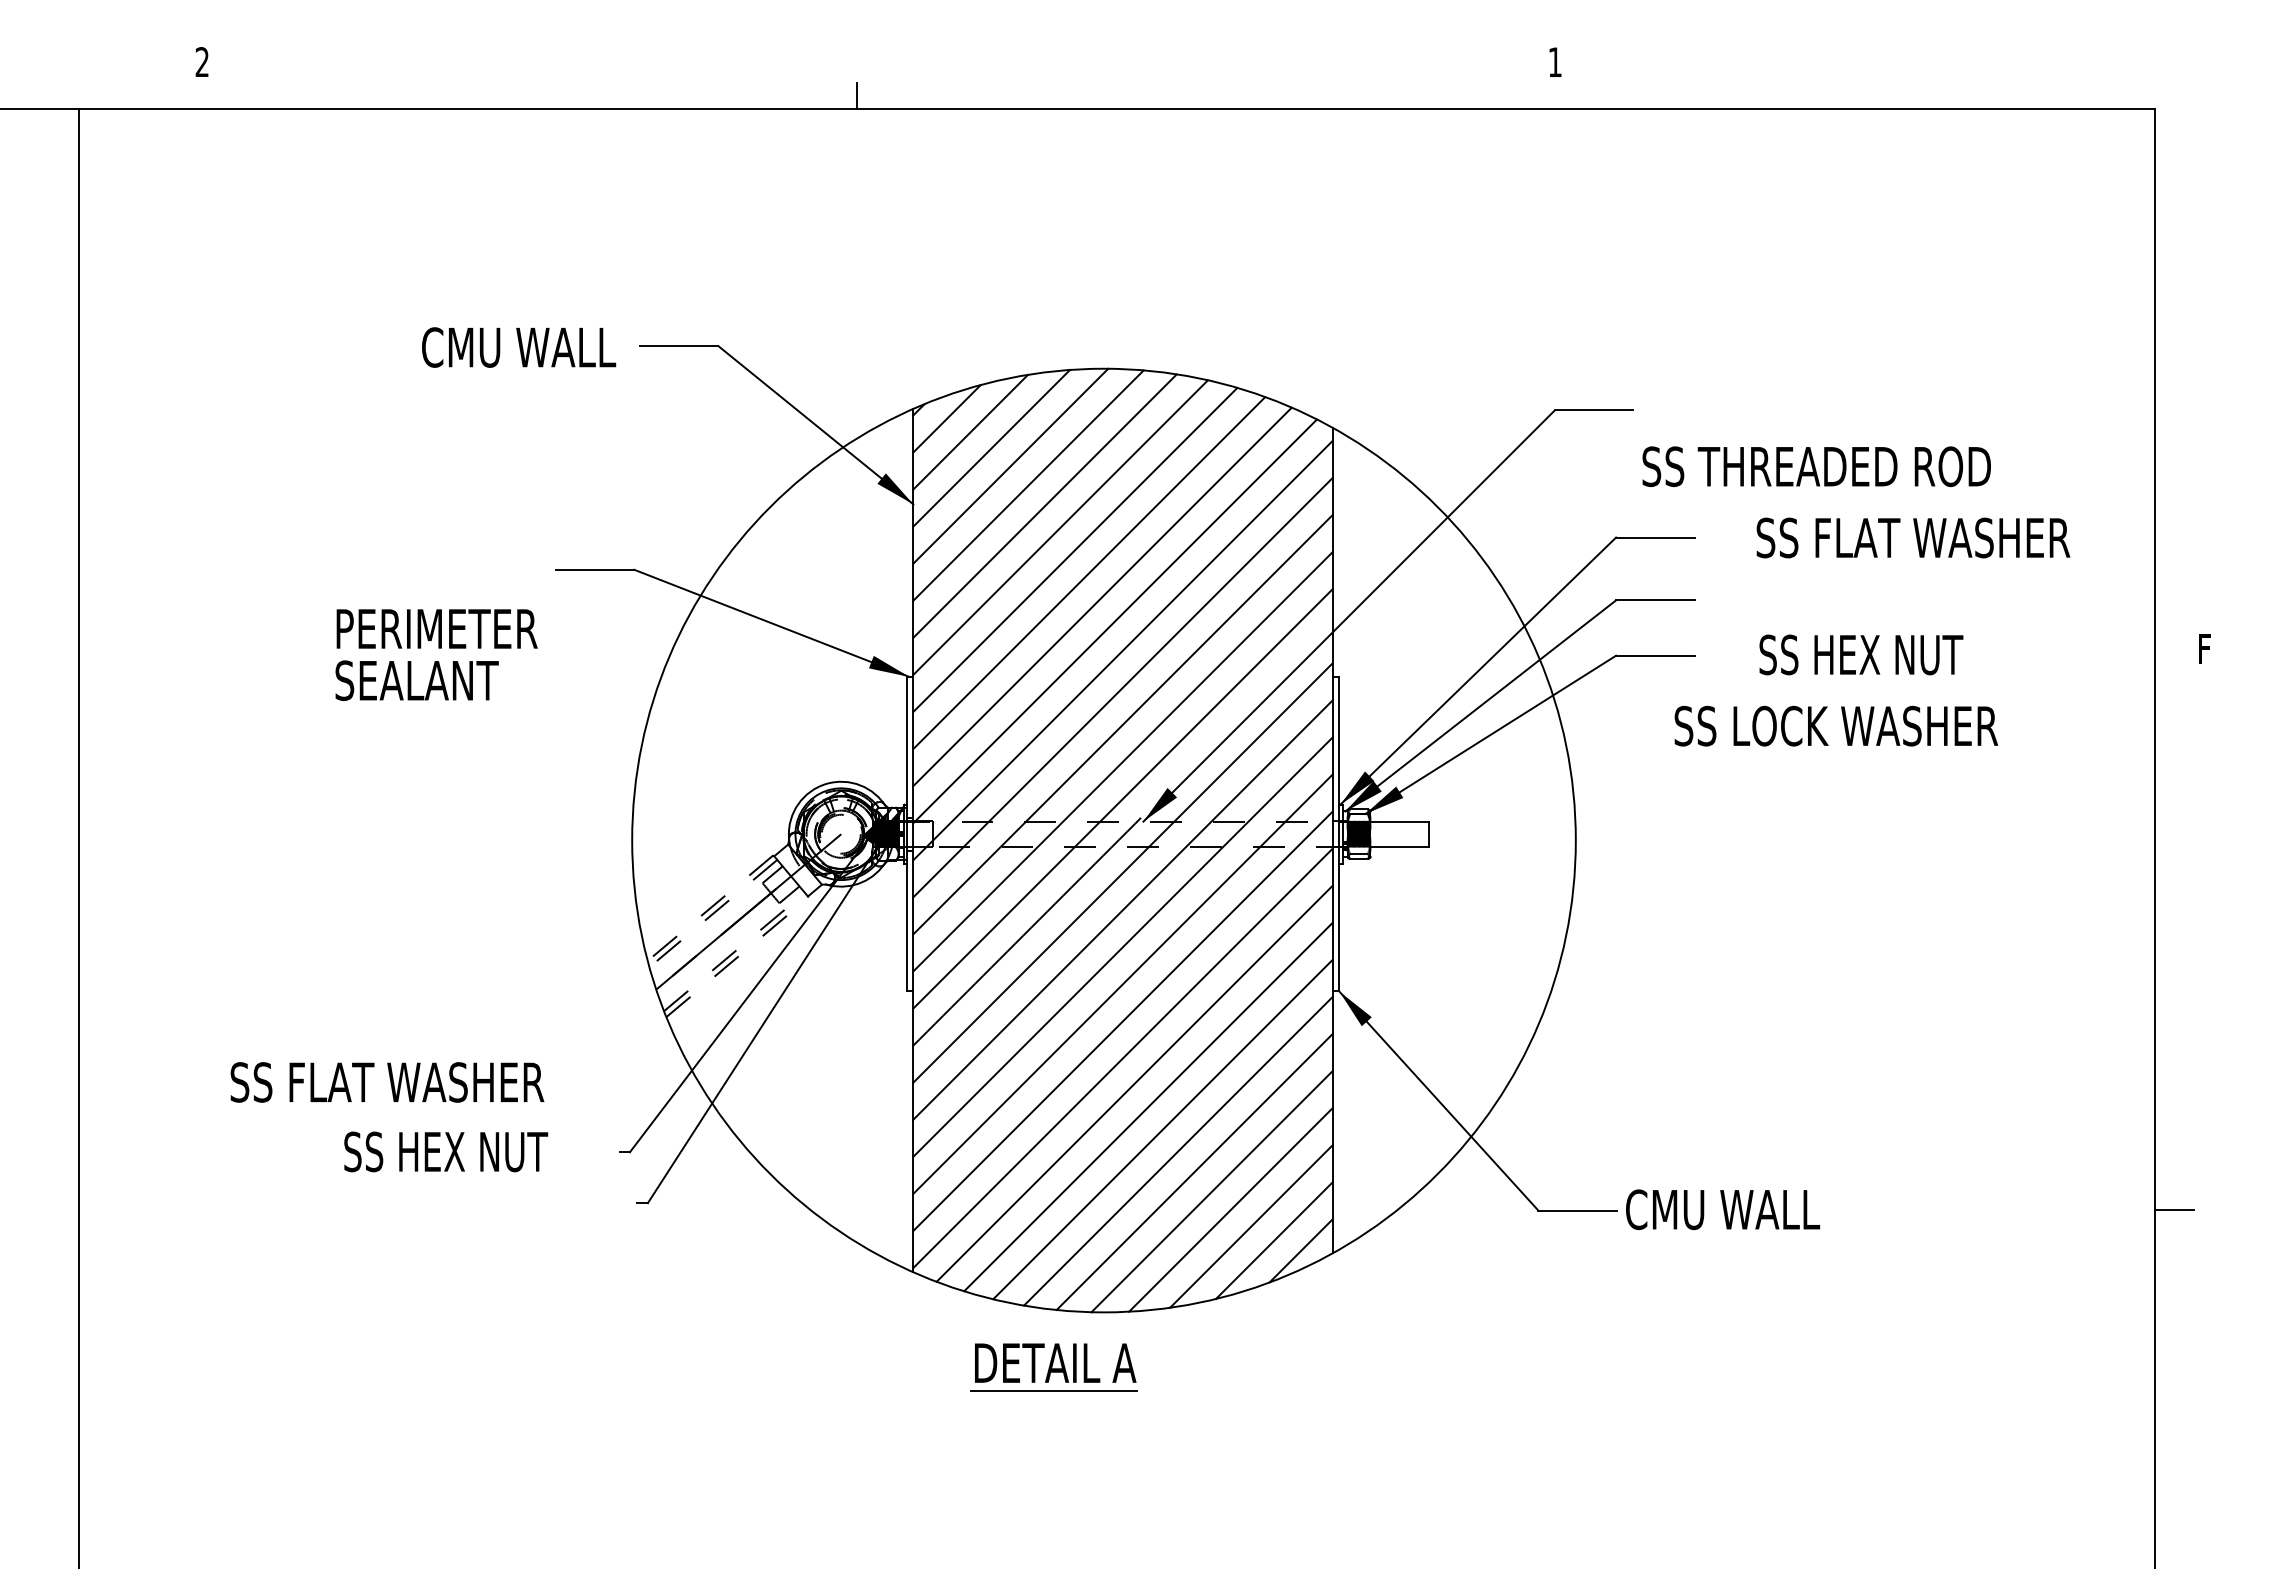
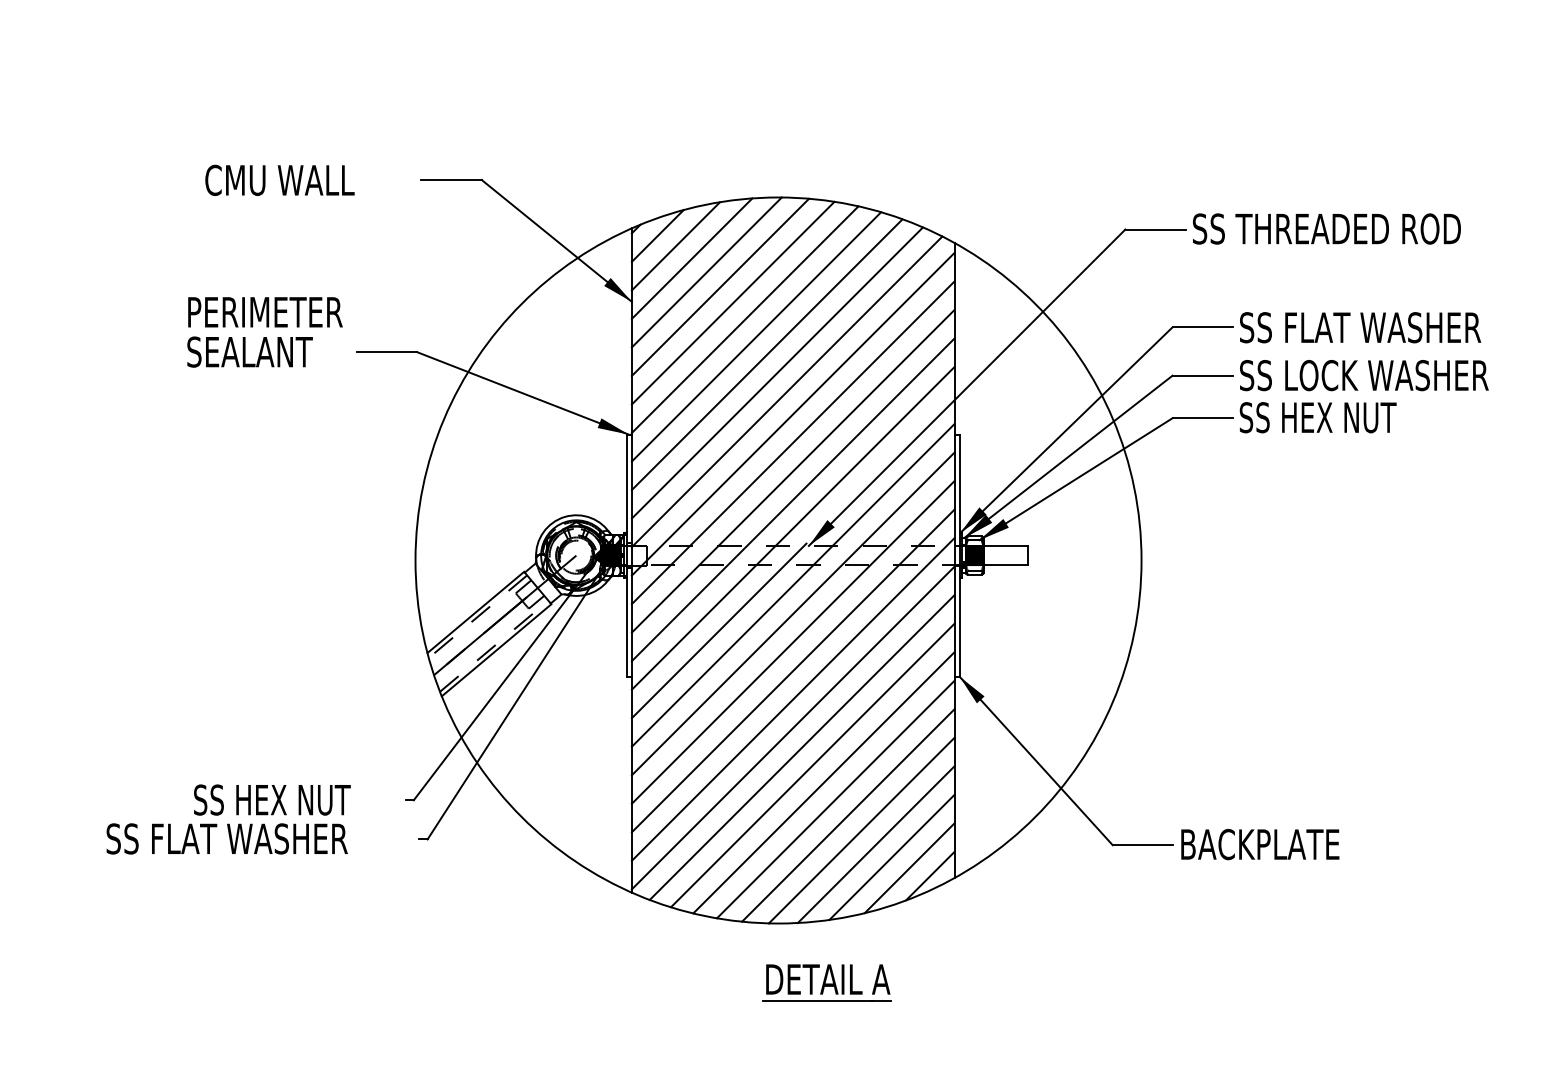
text: (519, 347) -> (280, 180), moved
text: (1816, 466) -> (1326, 228), moved
text: (1913, 537) -> (1360, 327), moved
text: (436, 654) -> (264, 331), moved
text: (1861, 654) -> (1318, 417), moved
text: (1836, 725) -> (1364, 375), moved
line: (710, 908) -> (475, 612), dashed -> solid
line: (737, 957) -> (496, 650), dashed -> solid
text: (387, 1082) -> (227, 838), moved
text: (1729, 1209) -> (1259, 844), CMU WALL -> BACKPLATE
part: (1053, 1367) -> (826, 982), moved

